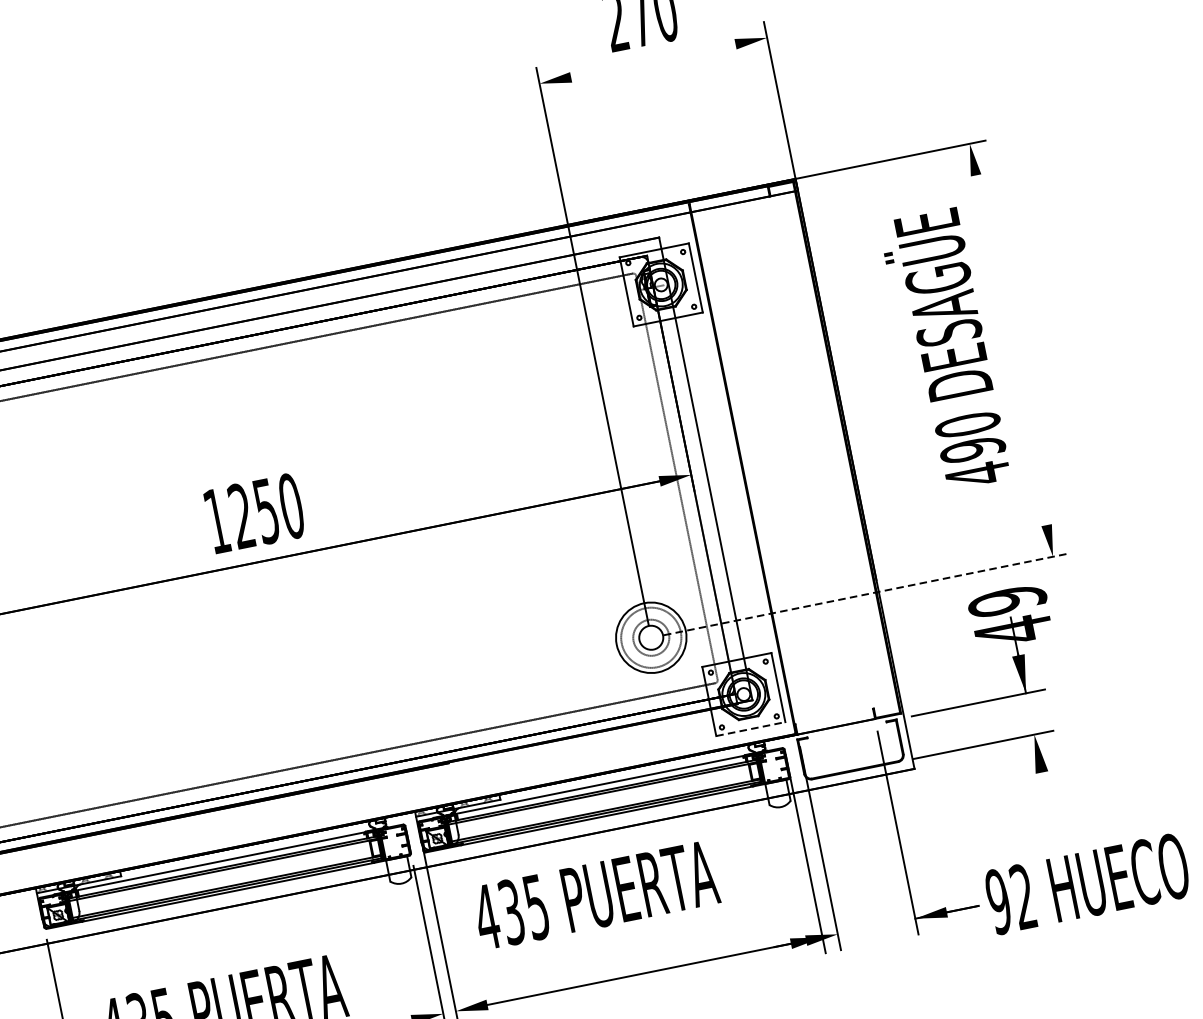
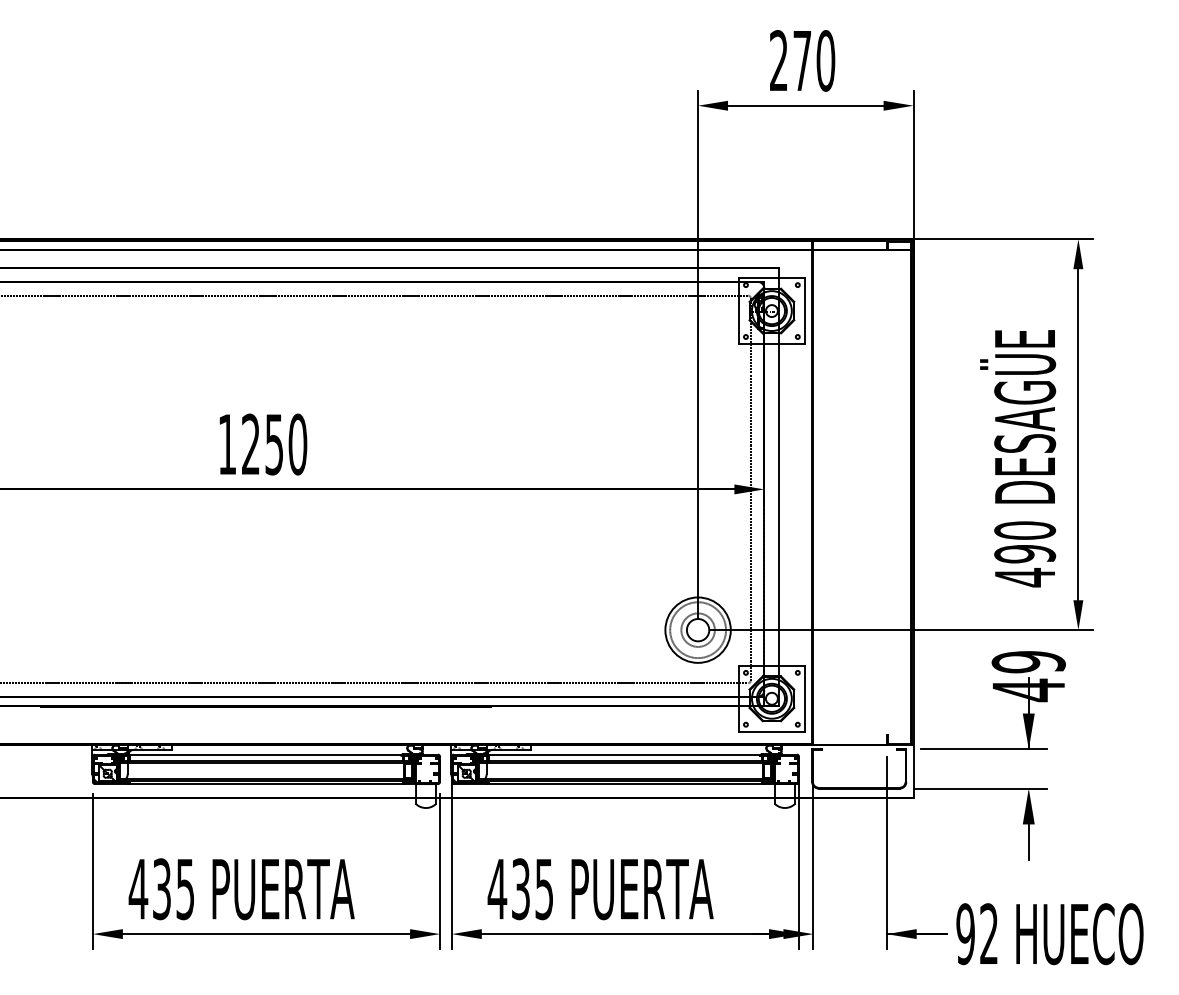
line: (652, 60) -> (805, 105), added
text: (945, 350) -> (1018, 458), moved
line: (1011, 350) -> (1078, 434), added
text: (255, 513) -> (263, 444), moved
line: (866, 594) -> (901, 630), dashed -> solid
line: (750, 729) -> (771, 731), dashed -> solid
line: (1045, 791) -> (1028, 842), added
text: (595, 895) -> (600, 889), moved

